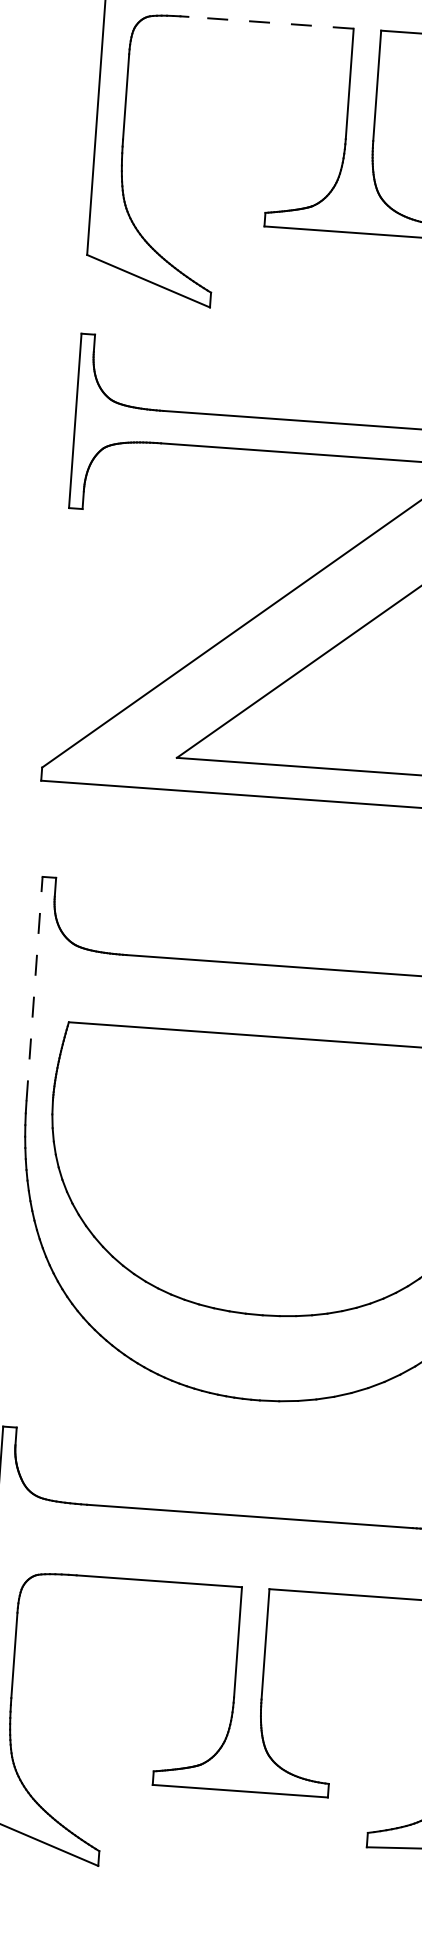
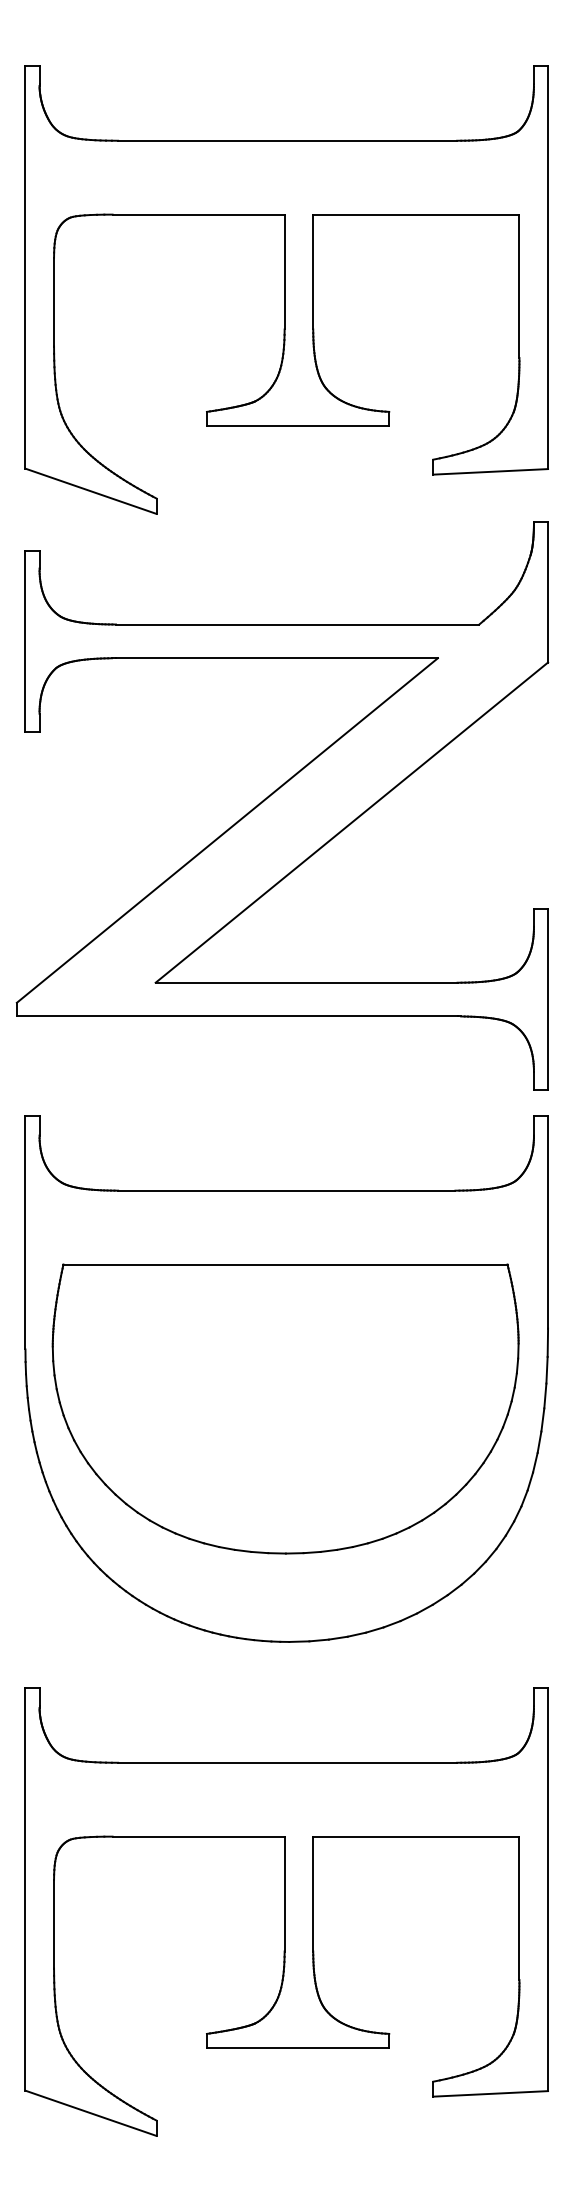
line: (270, 22) -> (198, 214), dashed -> solid
line: (34, 988) -> (25, 1232), dashed -> solid

